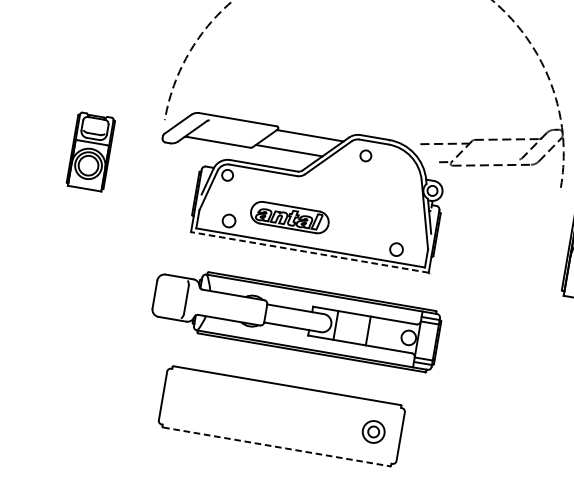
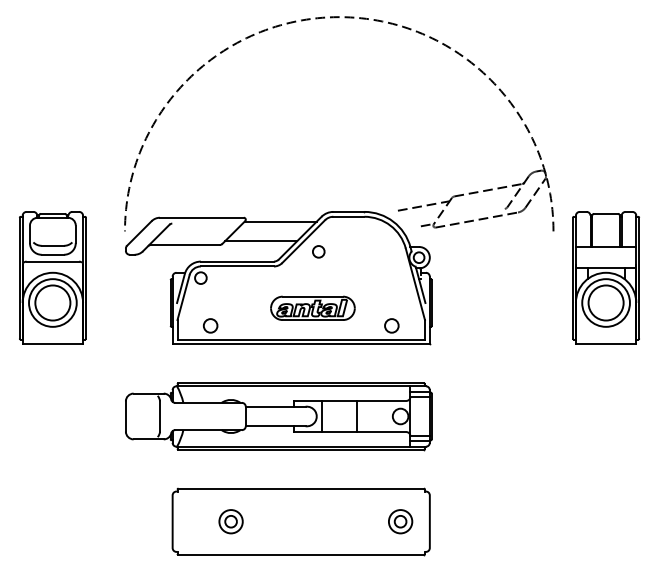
part: (90, 151) -> (52, 277), size x1.67
circle: (365, 155) -> (318, 251), moved
part: (289, 216) -> (312, 307), moved
line: (310, 252) -> (301, 344), dashed -> solid
part: (295, 318) -> (278, 416), moved
part: (216, 404) -> (230, 521), added
line: (276, 446) -> (301, 554), dashed -> solid

